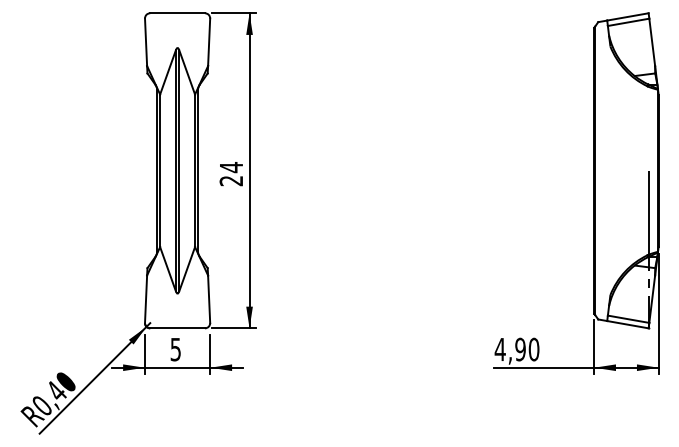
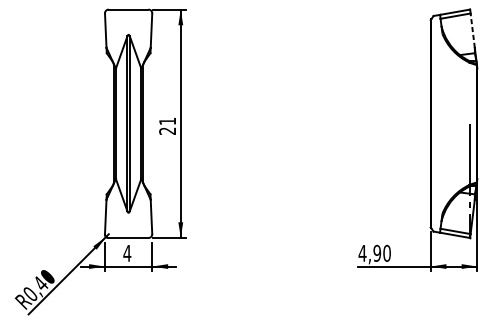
line: (652, 42) -> (472, 30), solid -> dashed
text: (231, 167) -> (167, 121), 24 -> 21
text: (175, 349) -> (127, 253), 5 -> 4

